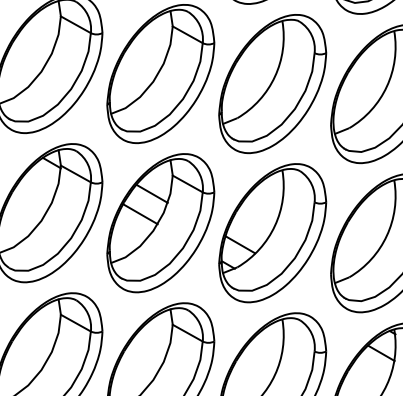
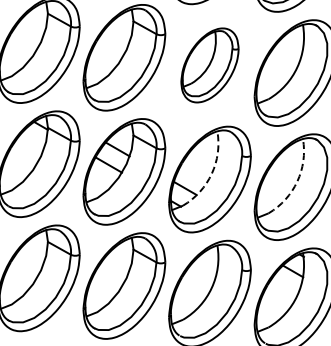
part: (272, 84) -> (209, 65), size x0.7
arc: (274, 225) -> (211, 173), solid -> dashed
arc: (387, 235) -> (297, 181), solid -> dashed

